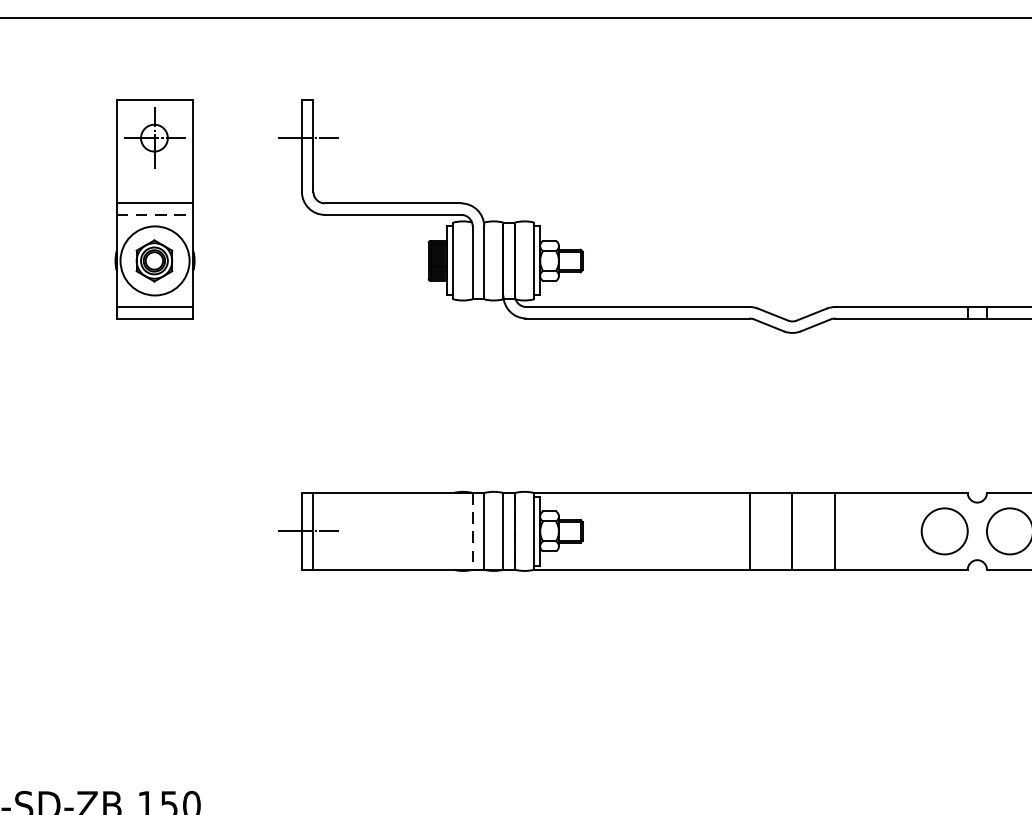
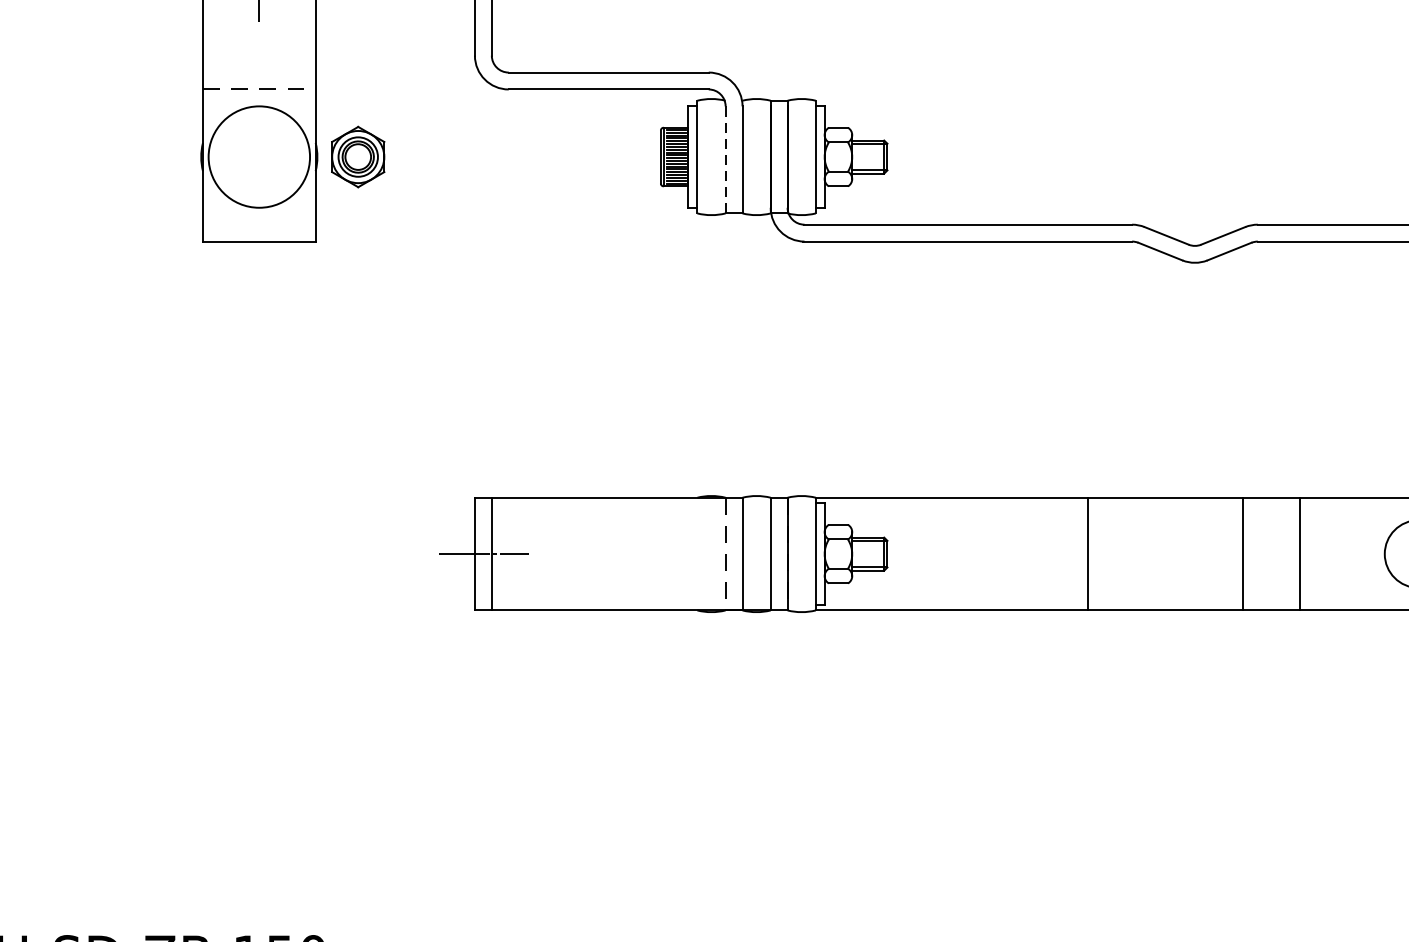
line: (154, 203) -> (258, 72), removed
part: (154, 260) -> (358, 156), moved
line: (472, 263) -> (725, 160), solid -> dashed
line: (154, 307) -> (258, 225), removed
line: (749, 531) -> (1087, 554), moved
line: (792, 531) -> (1243, 554), moved
line: (835, 531) -> (1300, 554), moved

